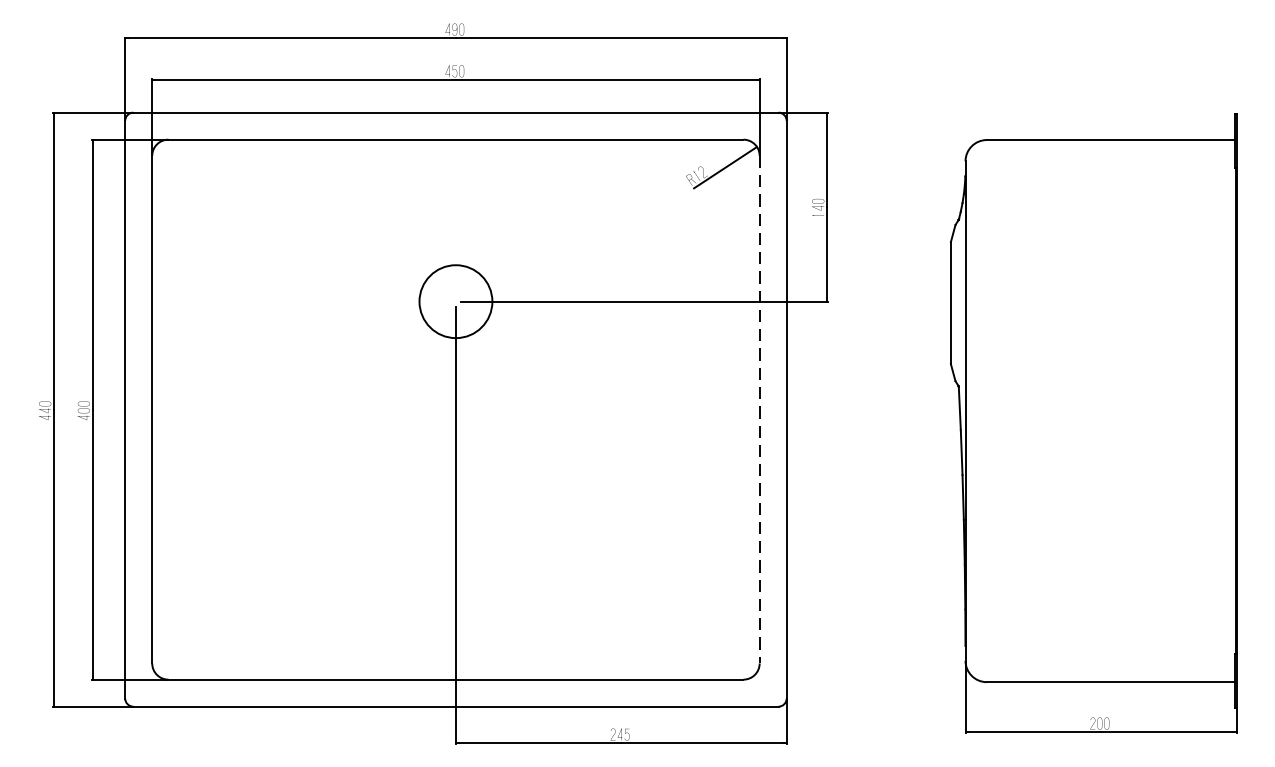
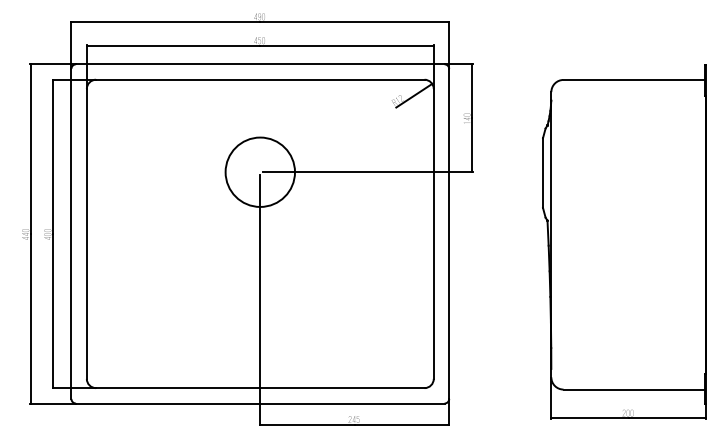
circle: (456, 300) -> (260, 171), size x1.67
line: (759, 408) -> (433, 233), dashed -> solid

